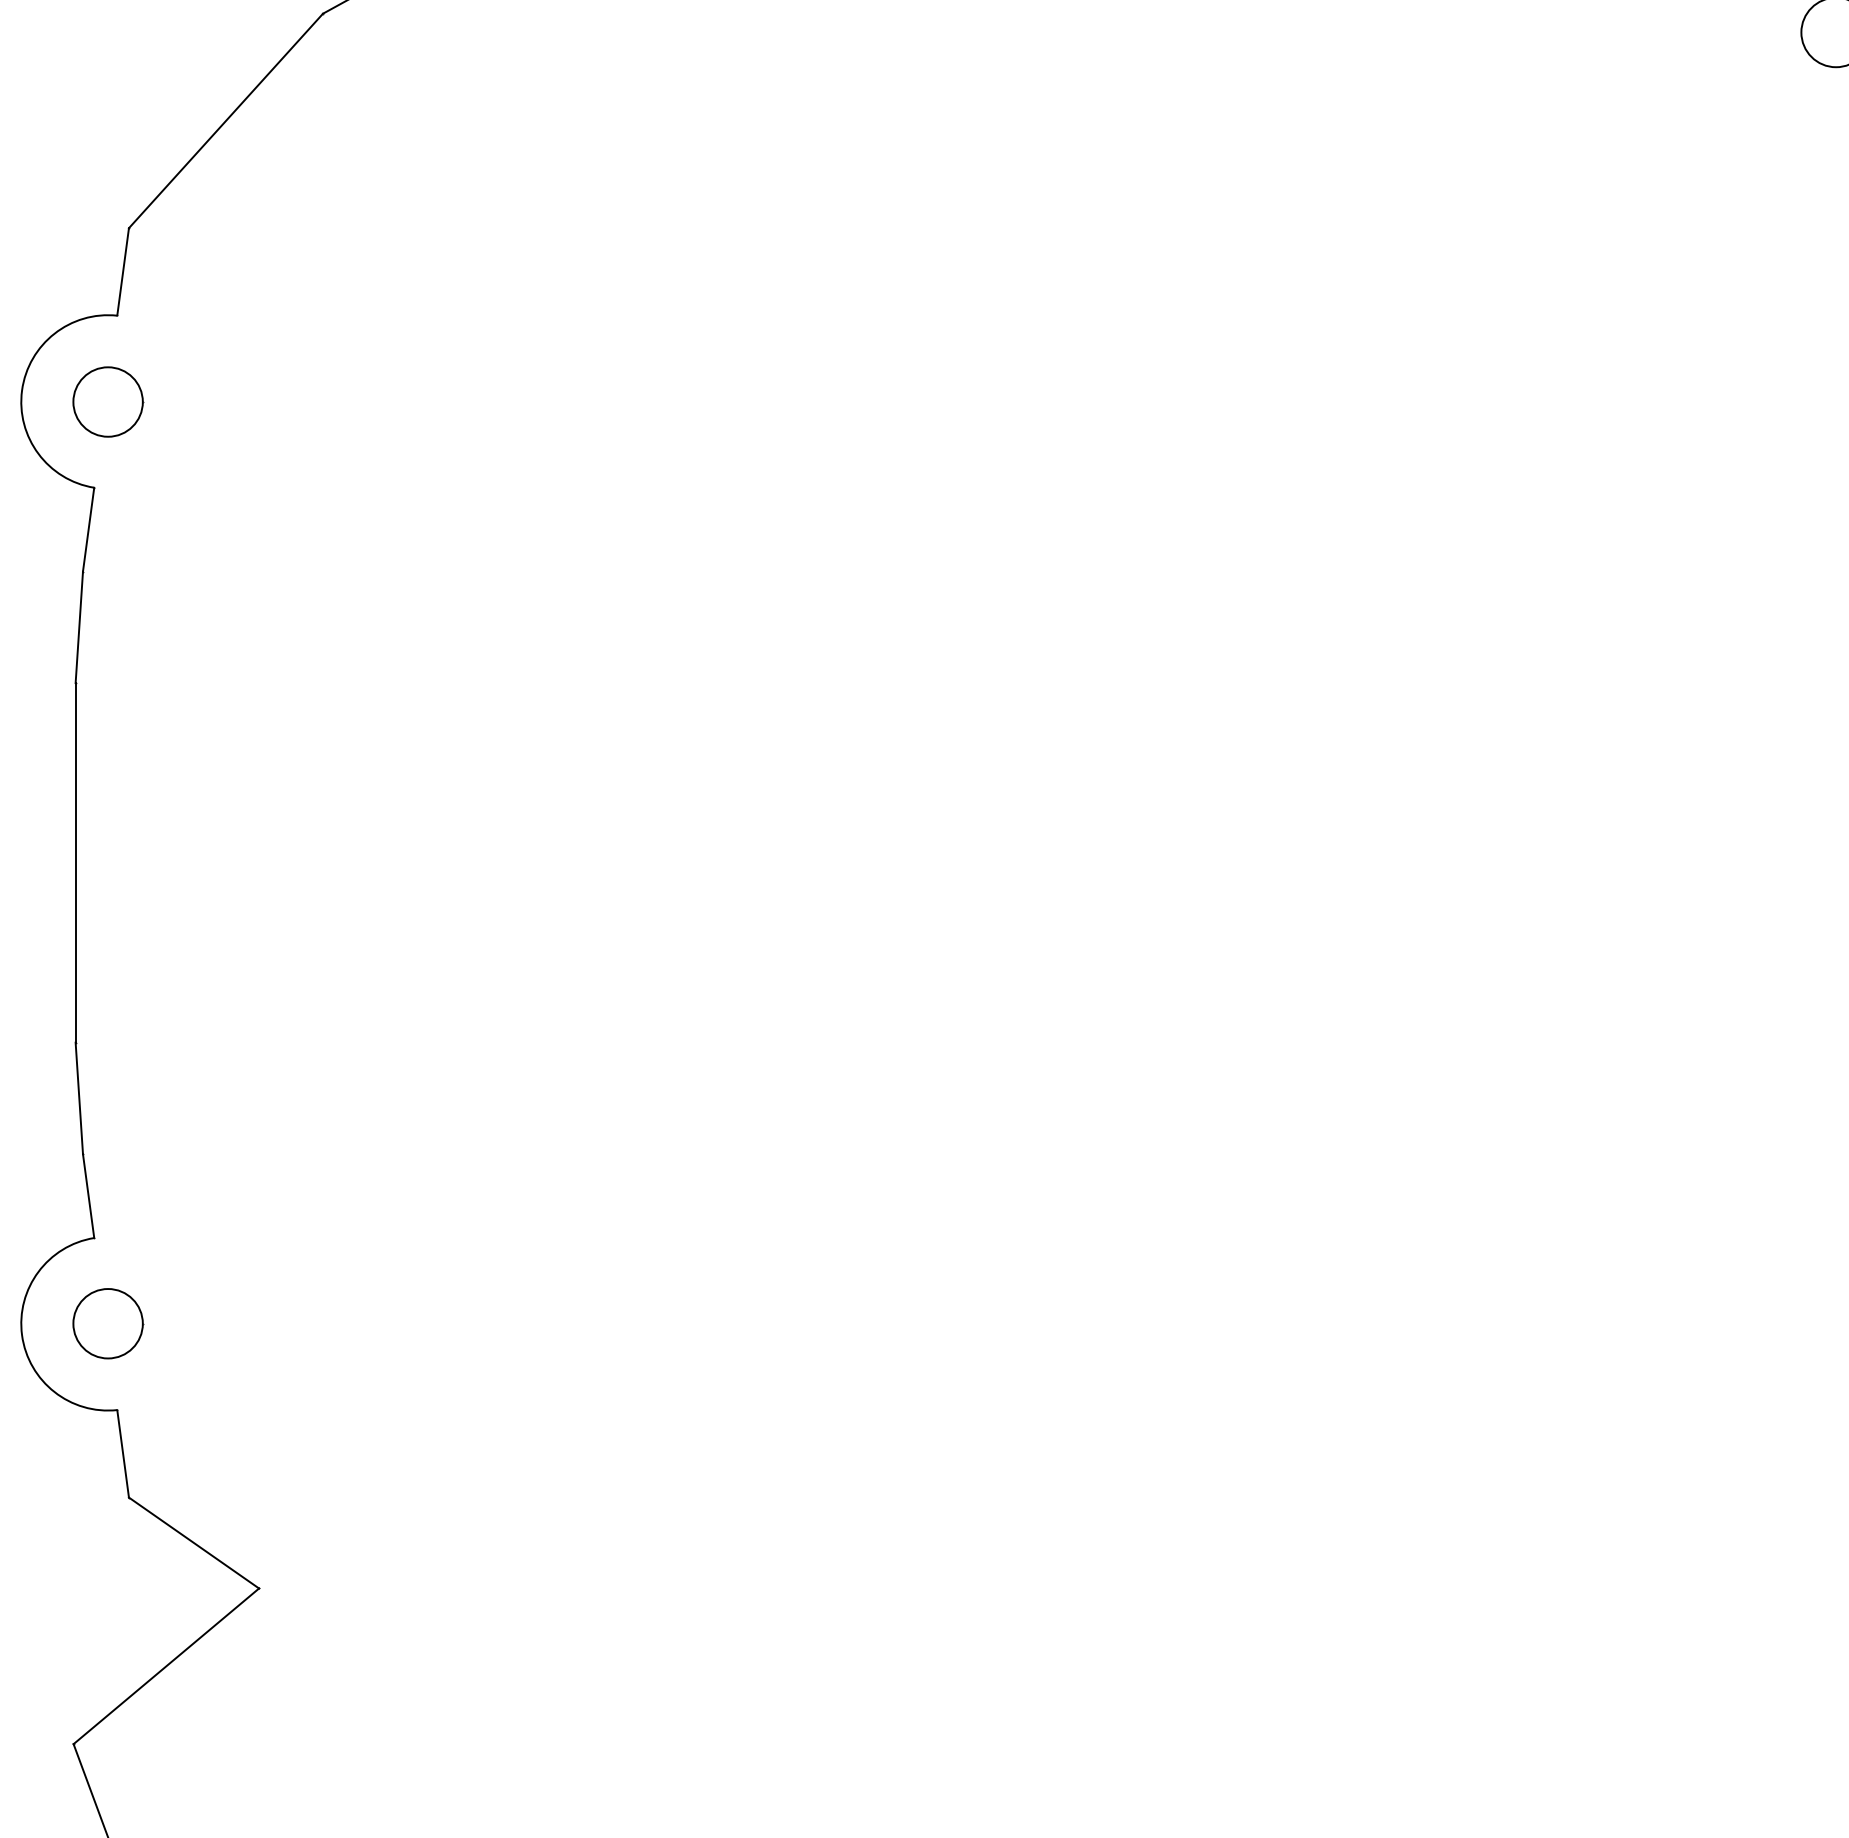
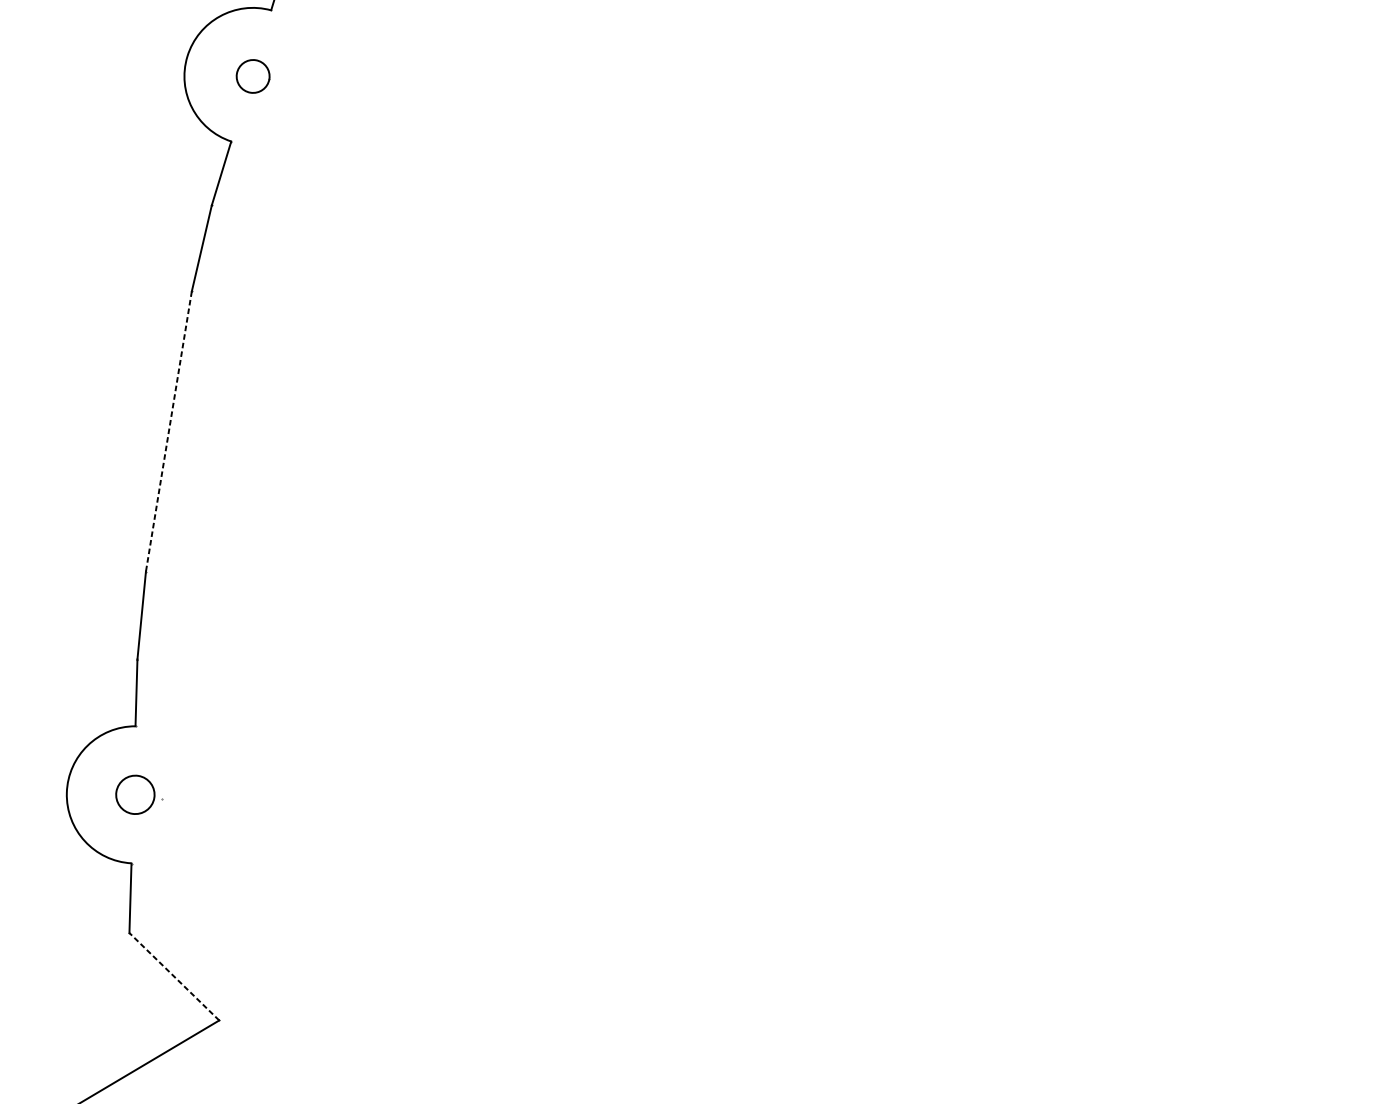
part: (108, 401) -> (253, 76), size x0.6
line: (75, 862) -> (168, 431), solid -> dashed
circle: (107, 1323) -> (134, 794), size x0.7
line: (193, 1542) -> (174, 976), solid -> dashed

